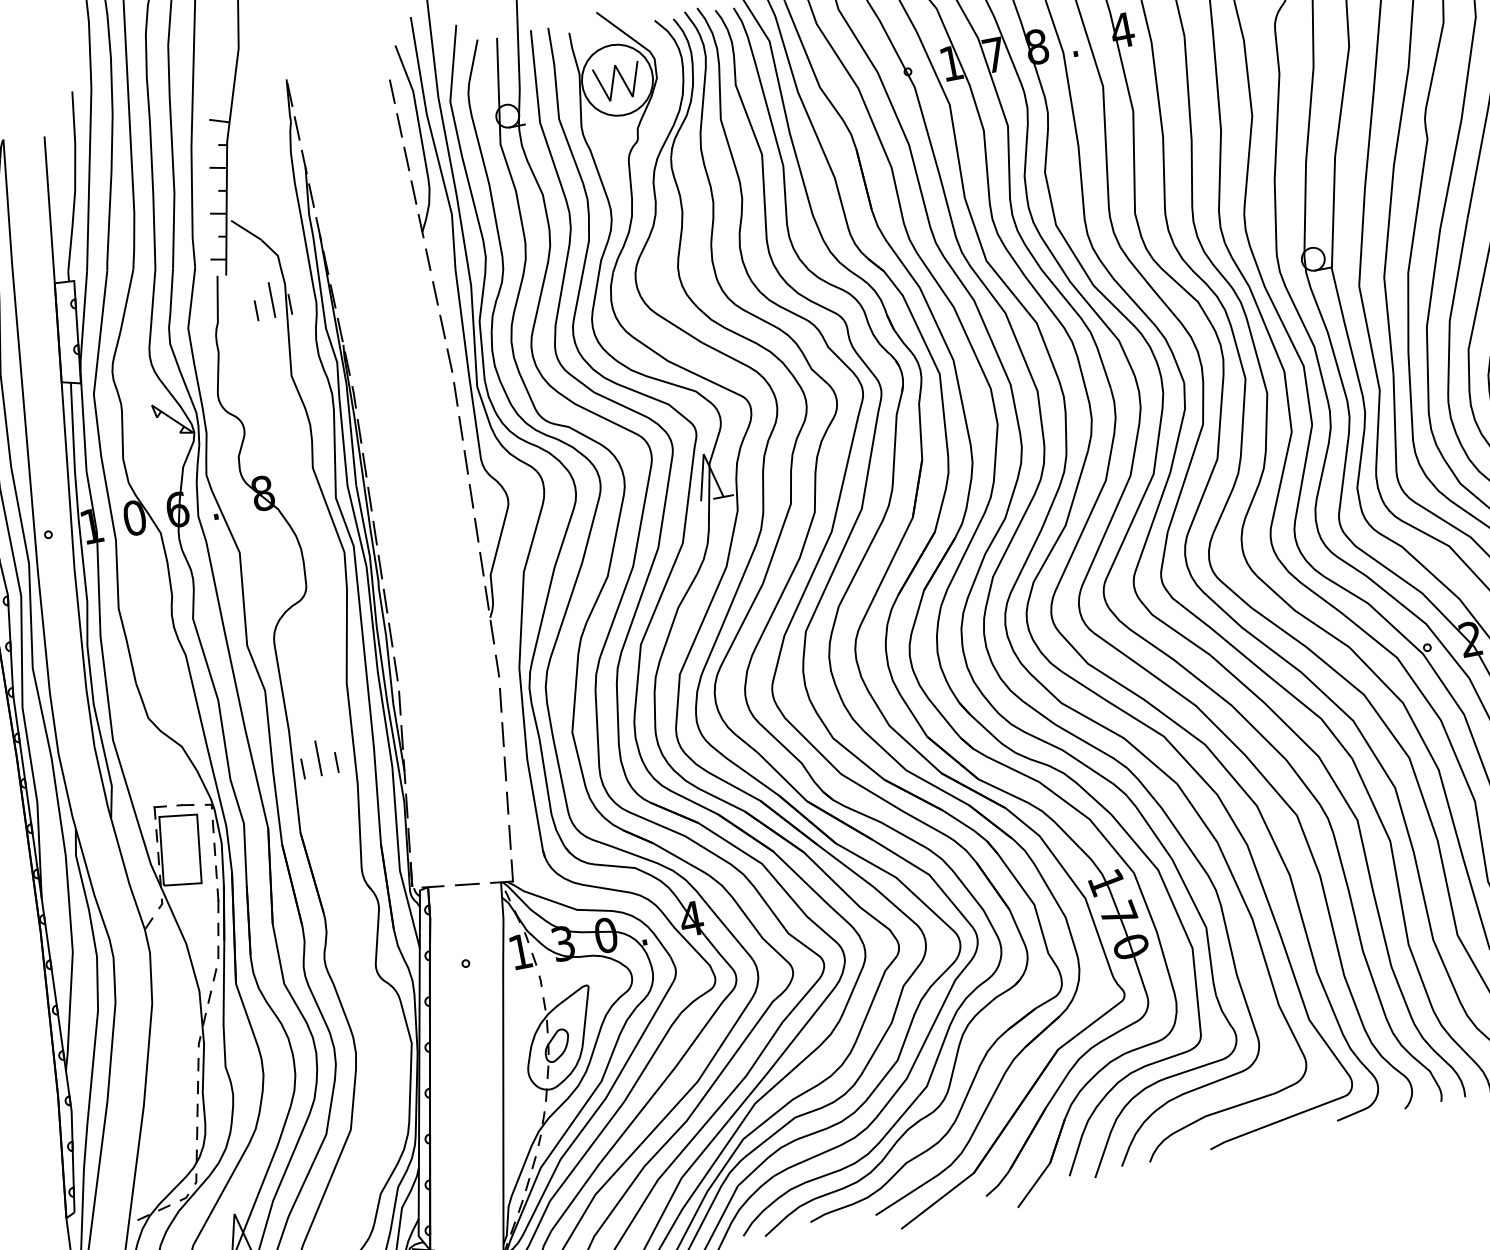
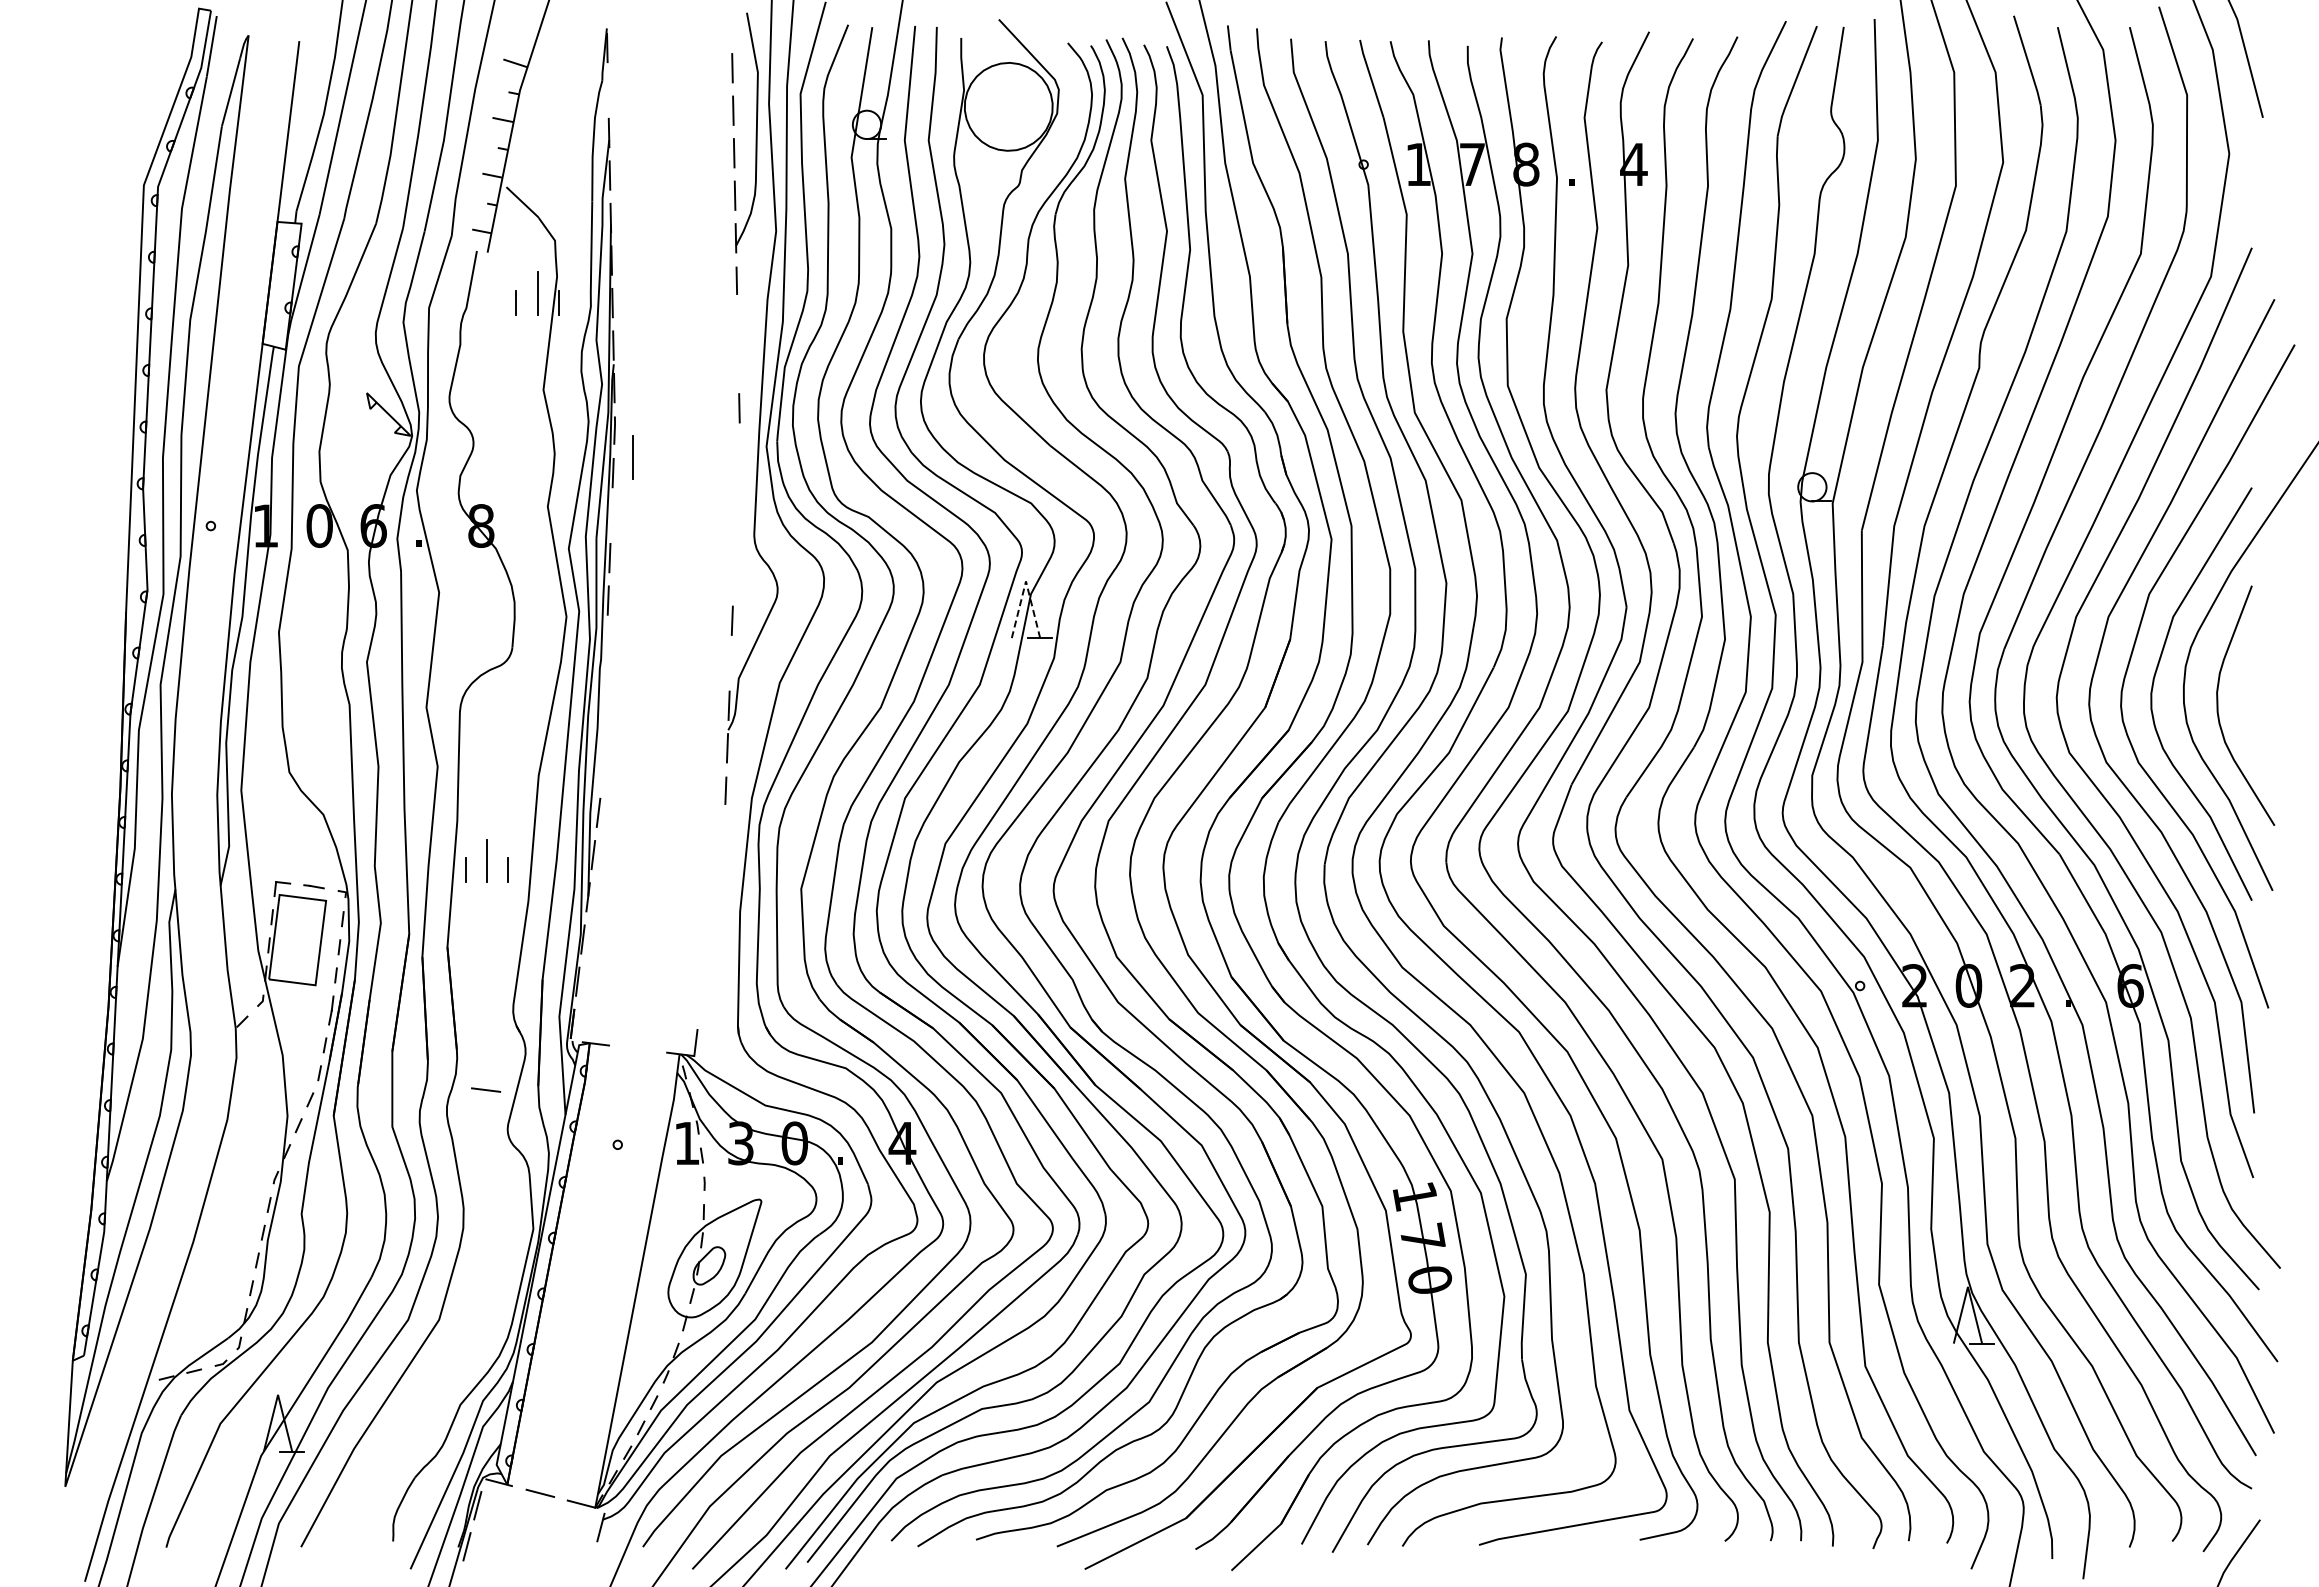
line: (622, 79) -> (1014, 107), removed
line: (296, 128) -> (607, 90), removed
line: (435, 293) -> (737, 323), removed
line: (442, 326) -> (738, 365), removed
line: (455, 394) -> (738, 450), removed
line: (372, 415) -> (632, 457), added
line: (460, 428) -> (736, 493), removed
line: (703, 454) -> (1025, 581), solid -> dashed
line: (466, 462) -> (735, 535), removed
line: (364, 465) -> (611, 515), removed
line: (471, 496) -> (733, 578), removed
line: (481, 564) -> (730, 663), removed
line: (380, 566) -> (606, 642), removed
line: (385, 601) -> (604, 685), removed
line: (389, 634) -> (602, 727), removed
line: (395, 669) -> (601, 770), removed
line: (500, 699) -> (721, 832), removed
line: (503, 734) -> (716, 875), removed
line: (505, 768) -> (711, 917), removed
line: (507, 803) -> (705, 959), removed
line: (509, 837) -> (700, 1001), removed
line: (467, 884) -> (486, 1089), moved

